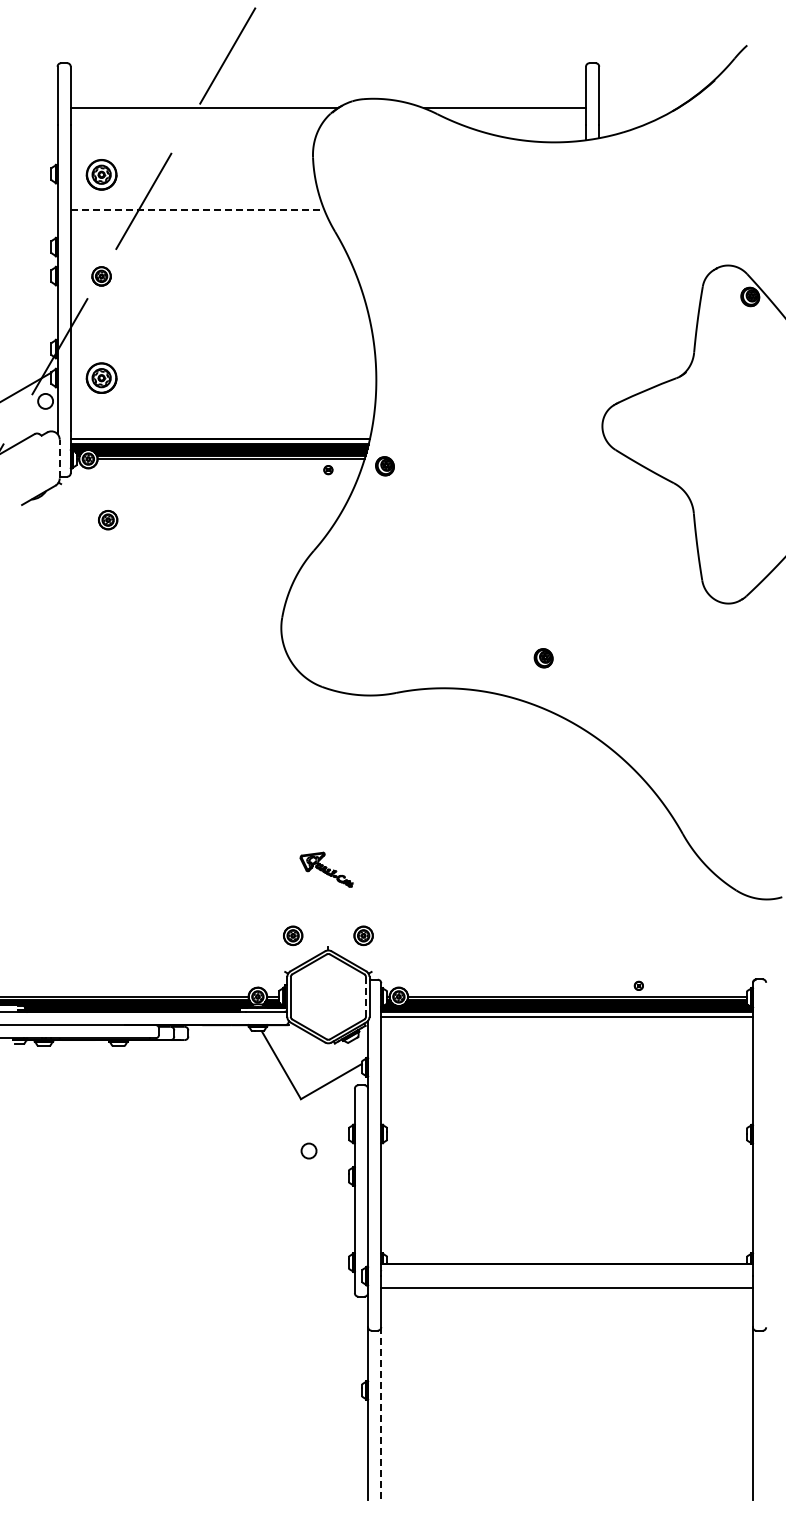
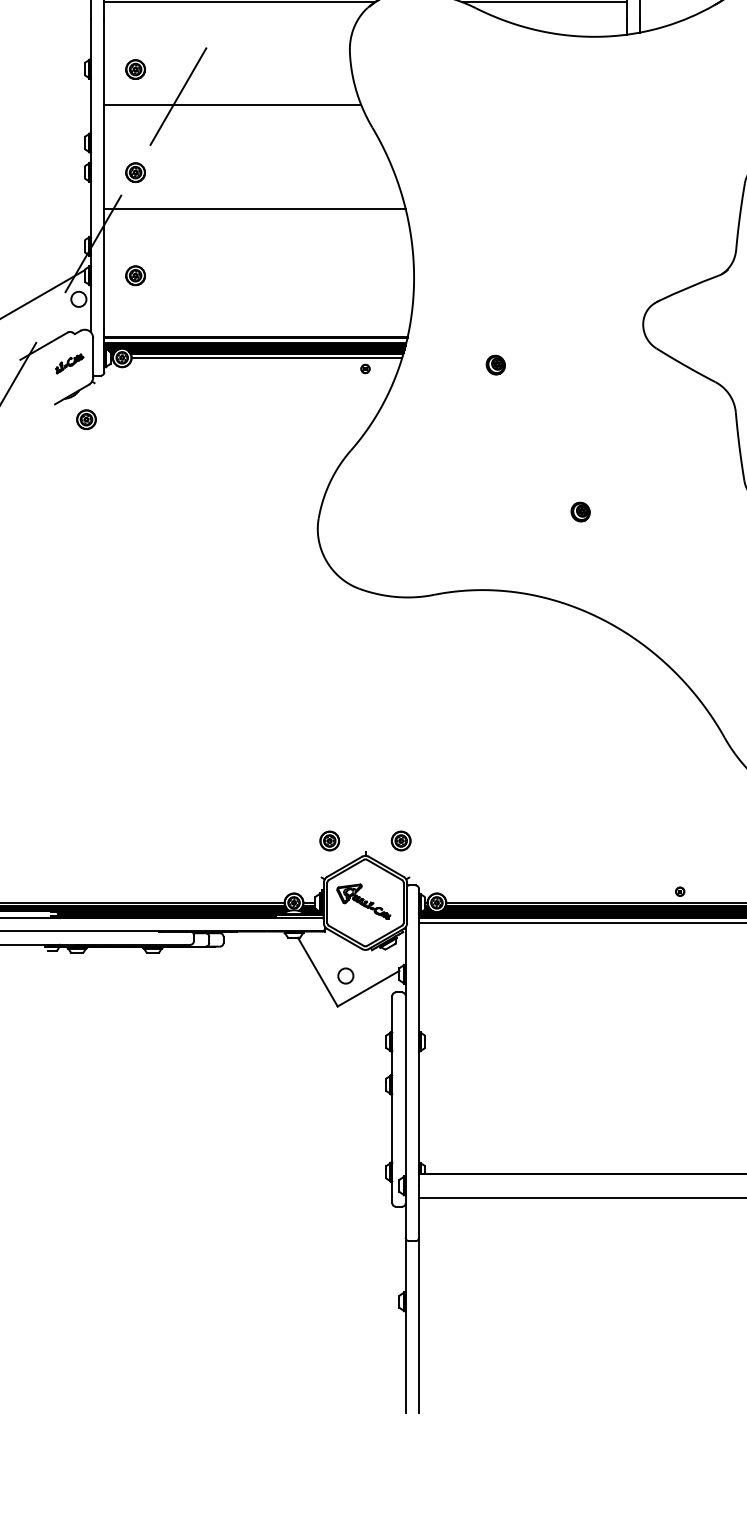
part: (101, 174) -> (135, 69), size x0.62
line: (197, 210) -> (232, 105), dashed -> solid
line: (218, 312) -> (254, 209), added
part: (101, 377) -> (135, 275), size x0.62
line: (59, 458) -> (92, 357), dashed -> solid
part: (36, 464) -> (69, 363), added
part: (384, 466) -> (495, 365), moved
part: (108, 520) -> (86, 420), moved
part: (543, 658) -> (580, 512), moved
part: (326, 869) -> (363, 901), moved
line: (365, 996) -> (403, 902), dashed -> solid
circle: (308, 1150) -> (345, 975), moved
line: (381, 1414) -> (419, 1326), dashed -> solid

